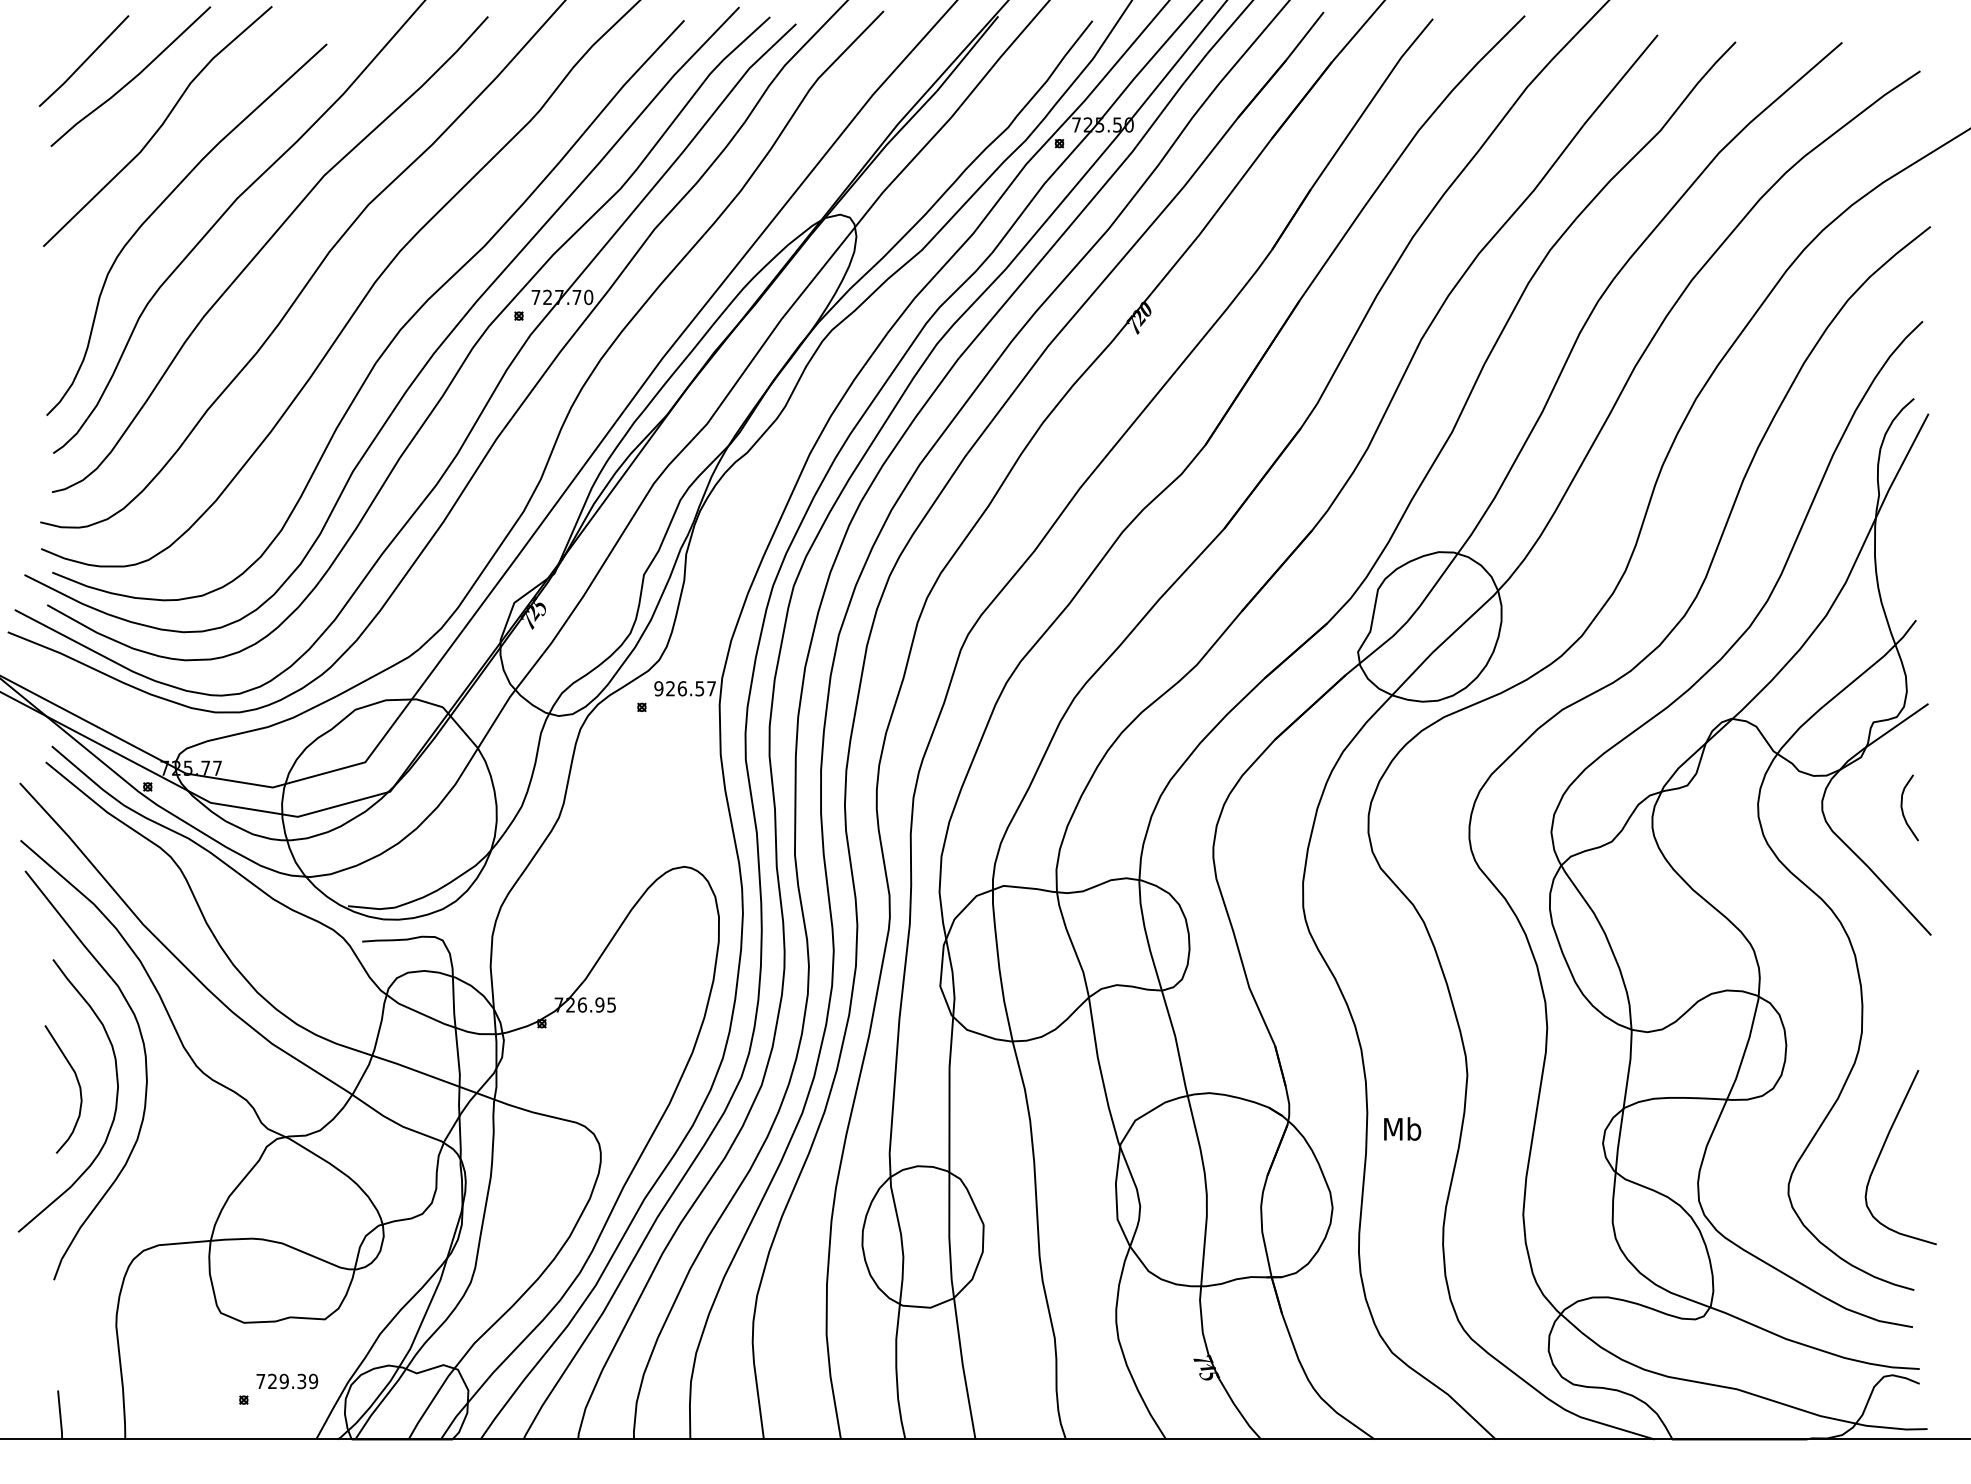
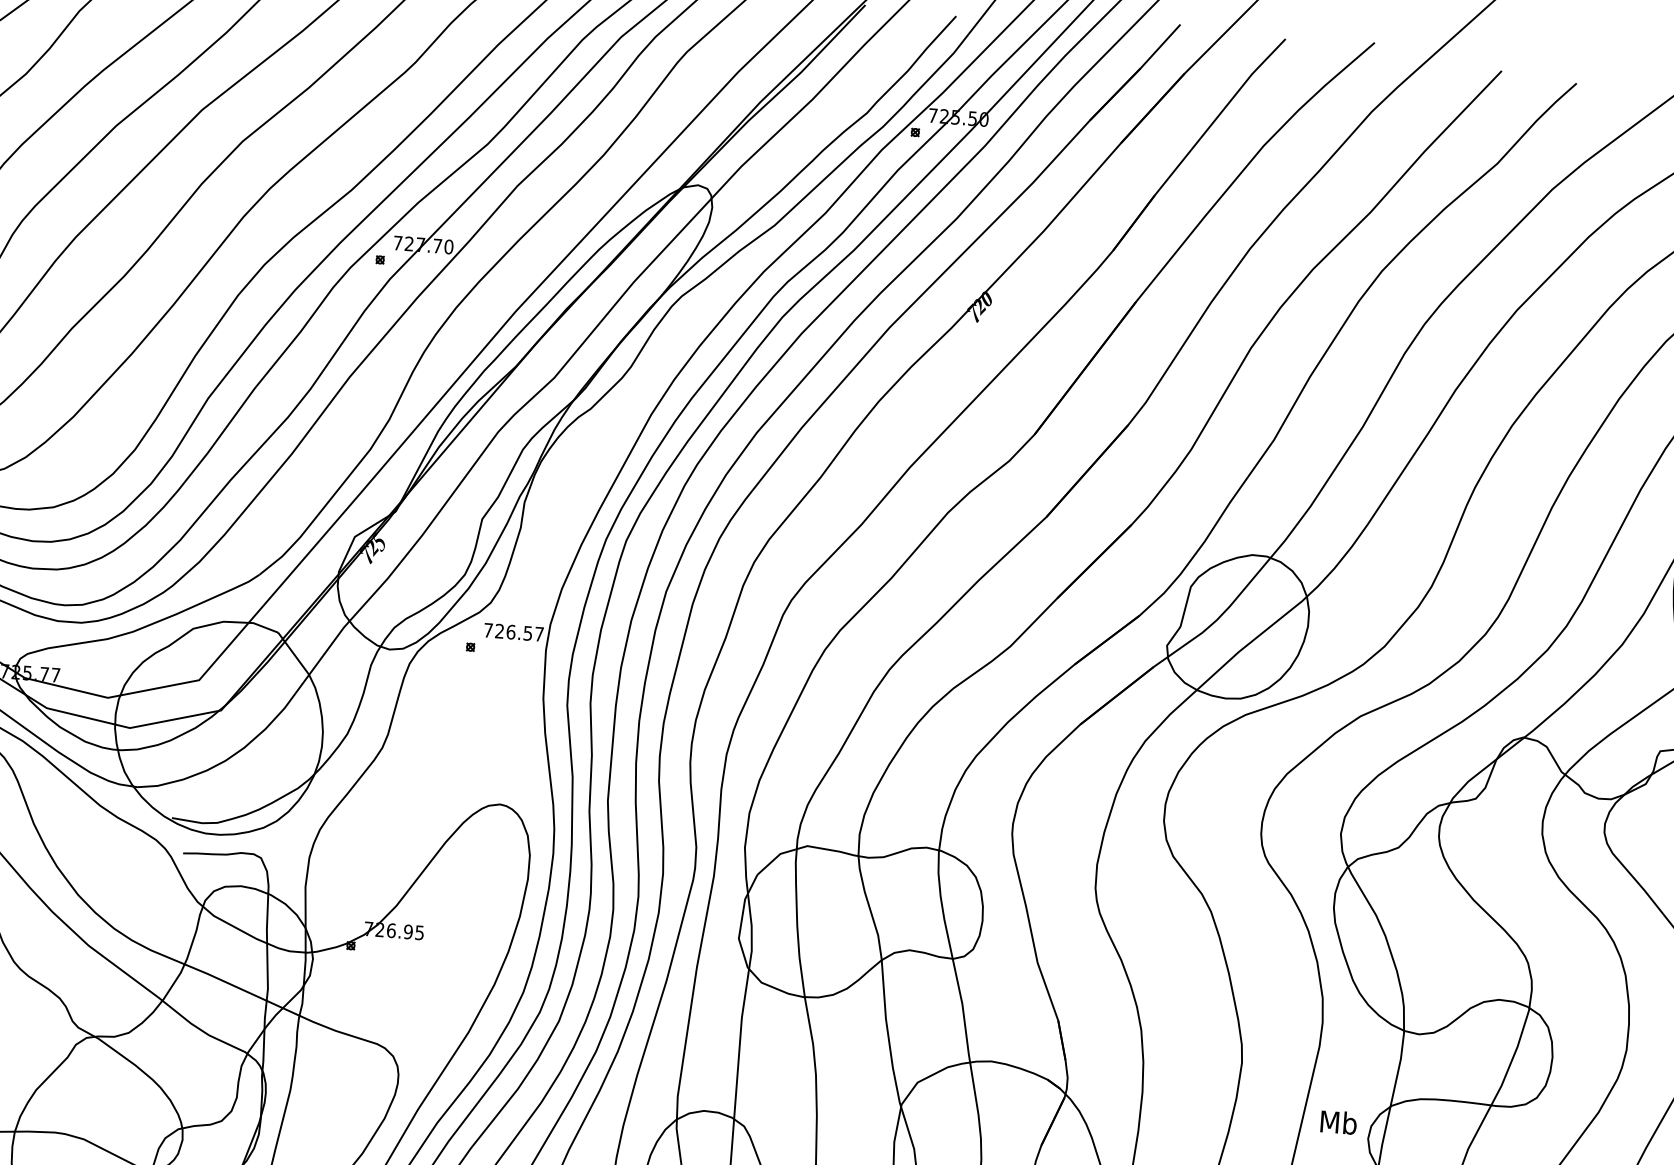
text: (658, 688) -> (488, 630), 926.57 -> 726.57
text: (1402, 1128) -> (1338, 1121), moved

